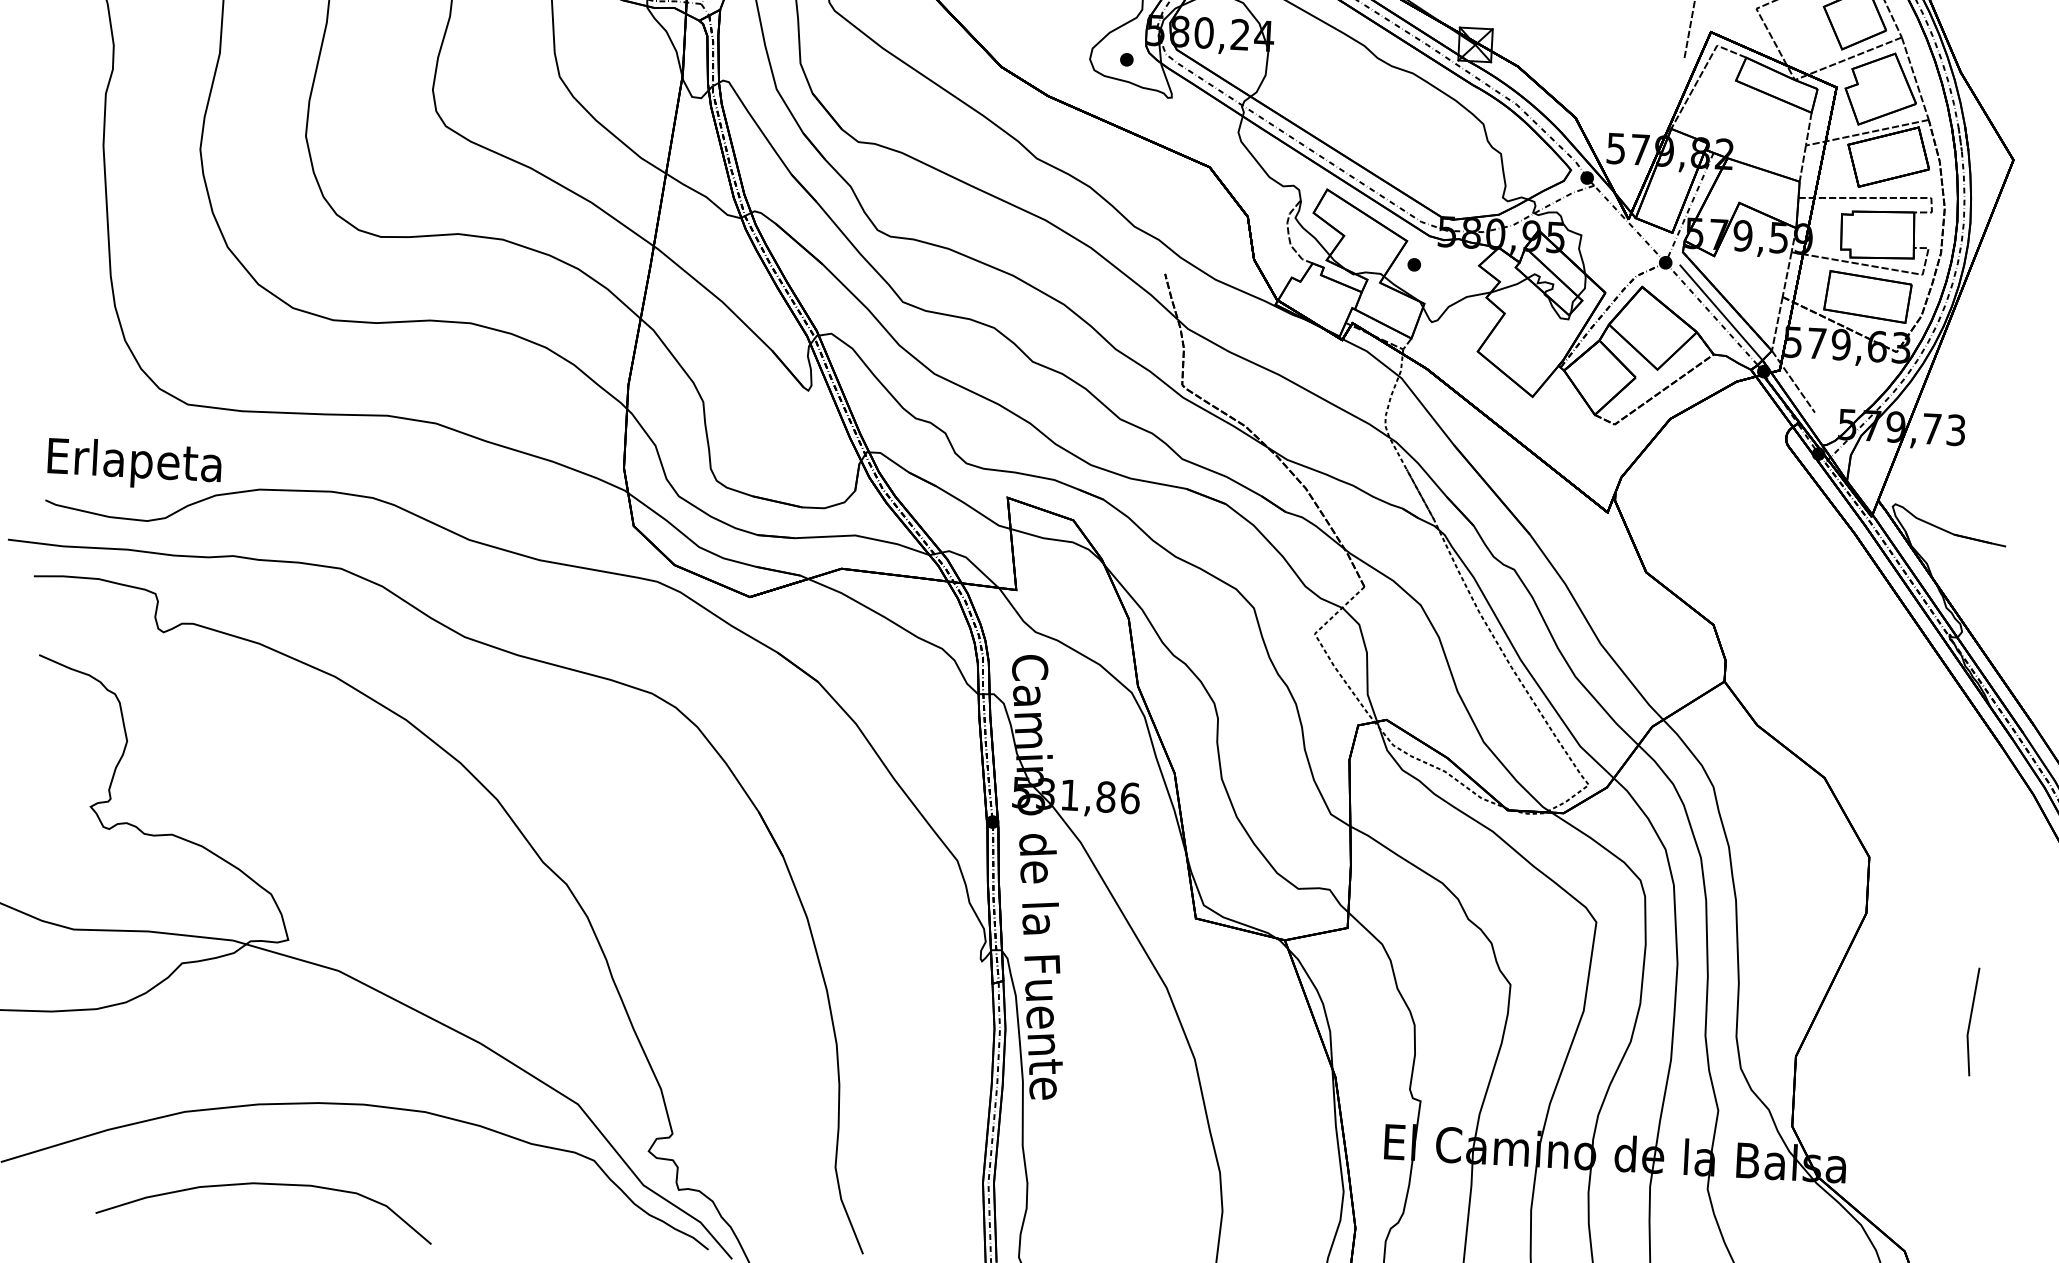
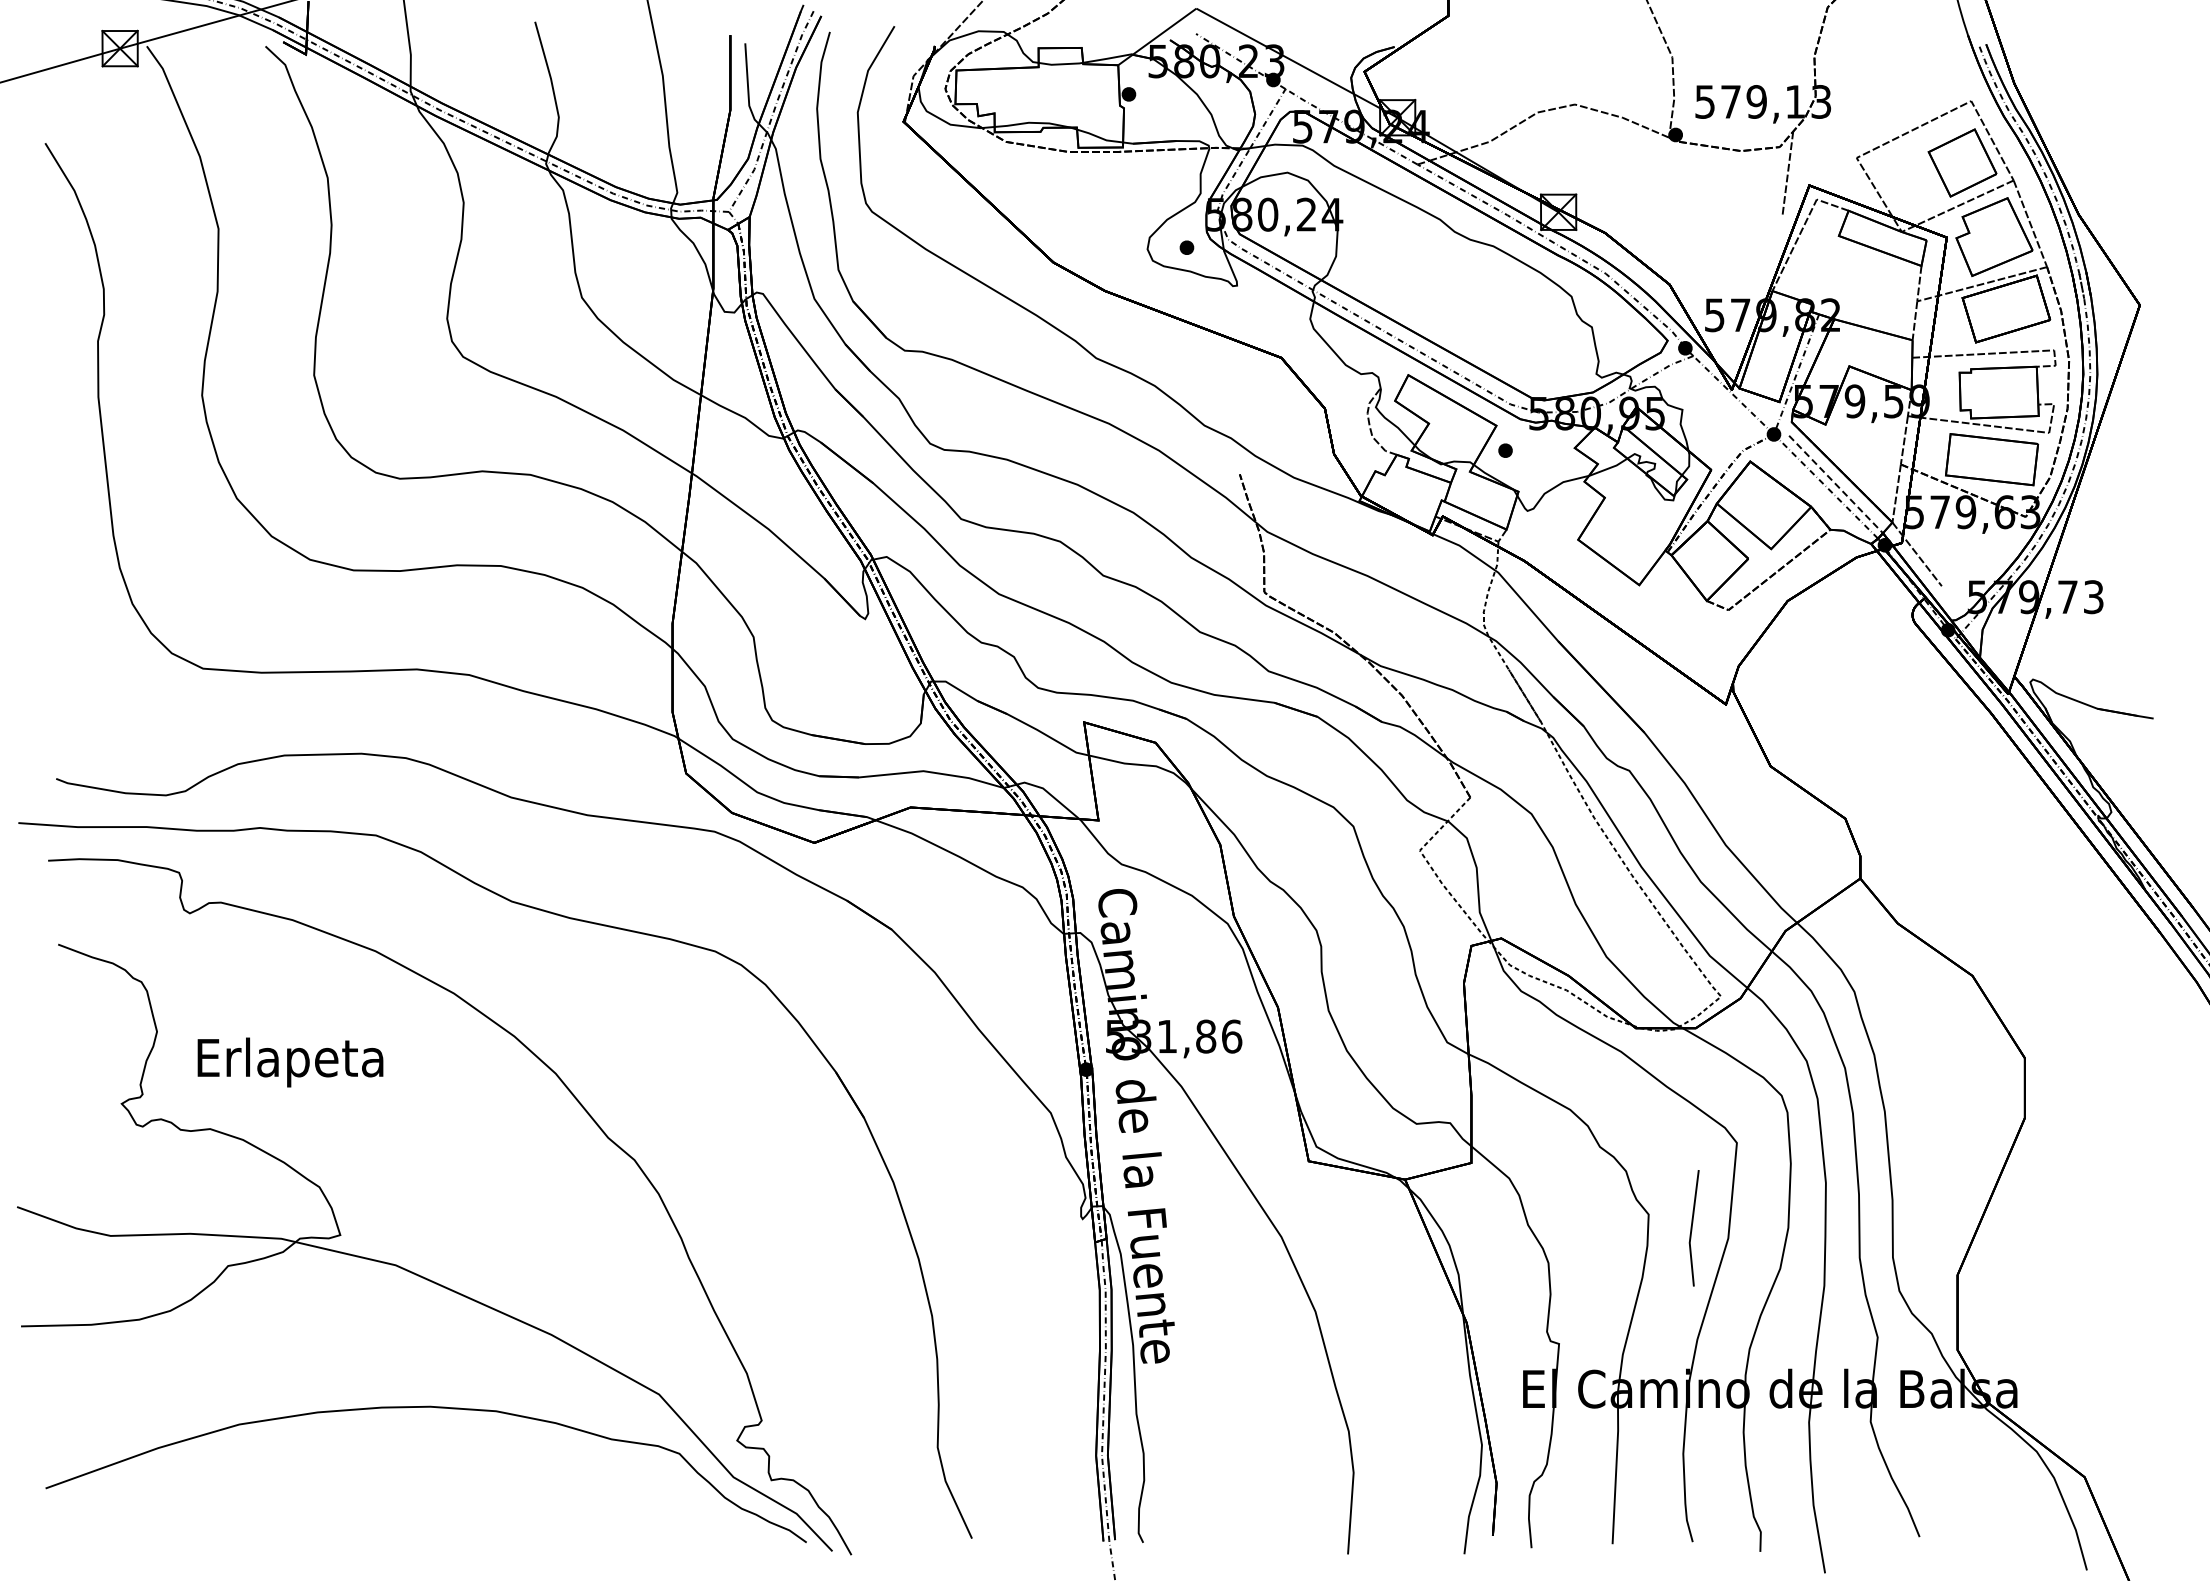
line: (1721, 312) -> (1836, 484), solid -> dashed
text: (134, 464) -> (290, 1062), moved
line: (1970, 1022) -> (1692, 1228), moved
curve: (265, 1184) -> (329, 1497), removed

